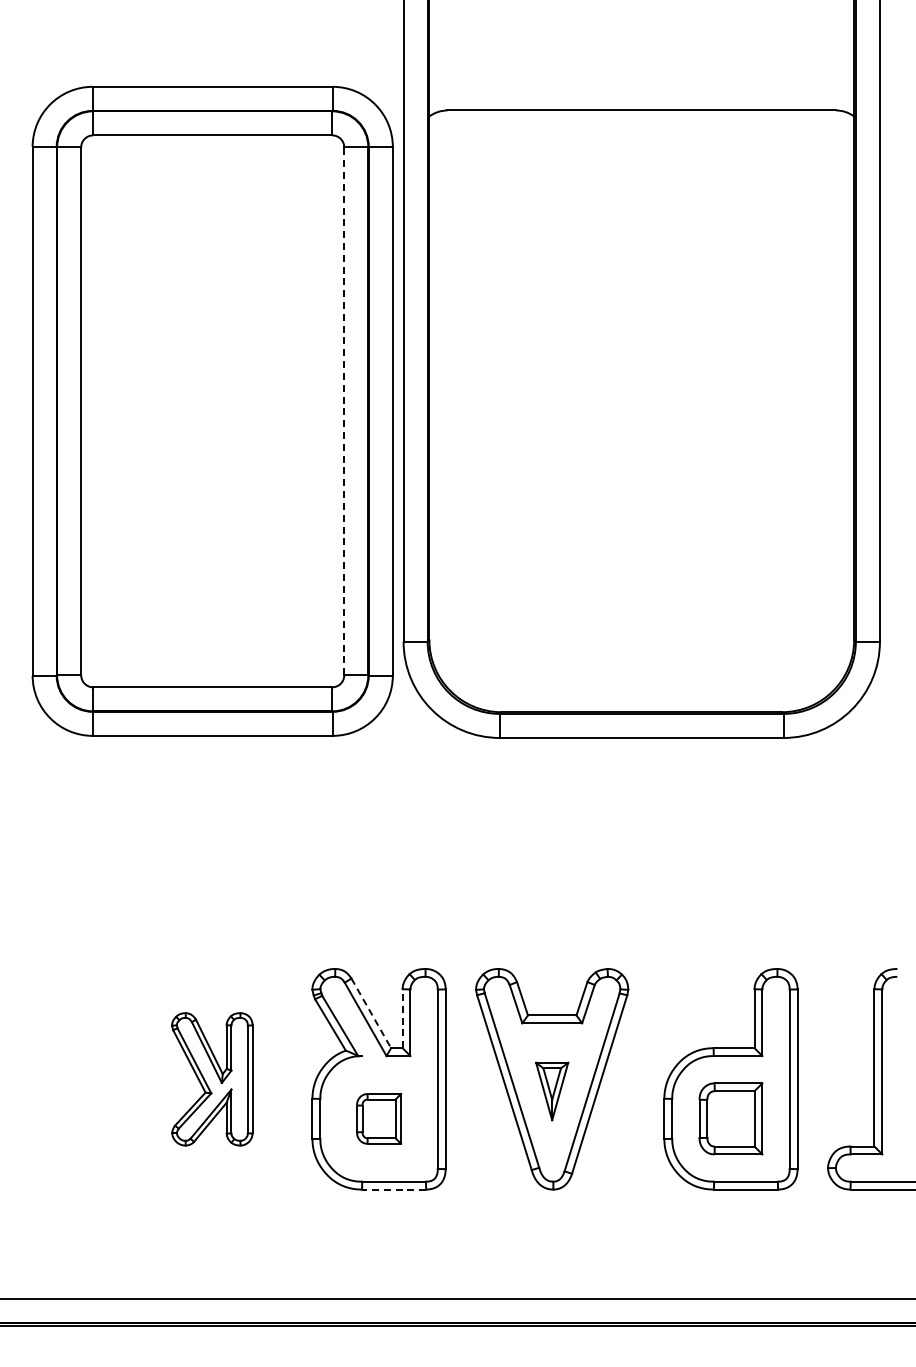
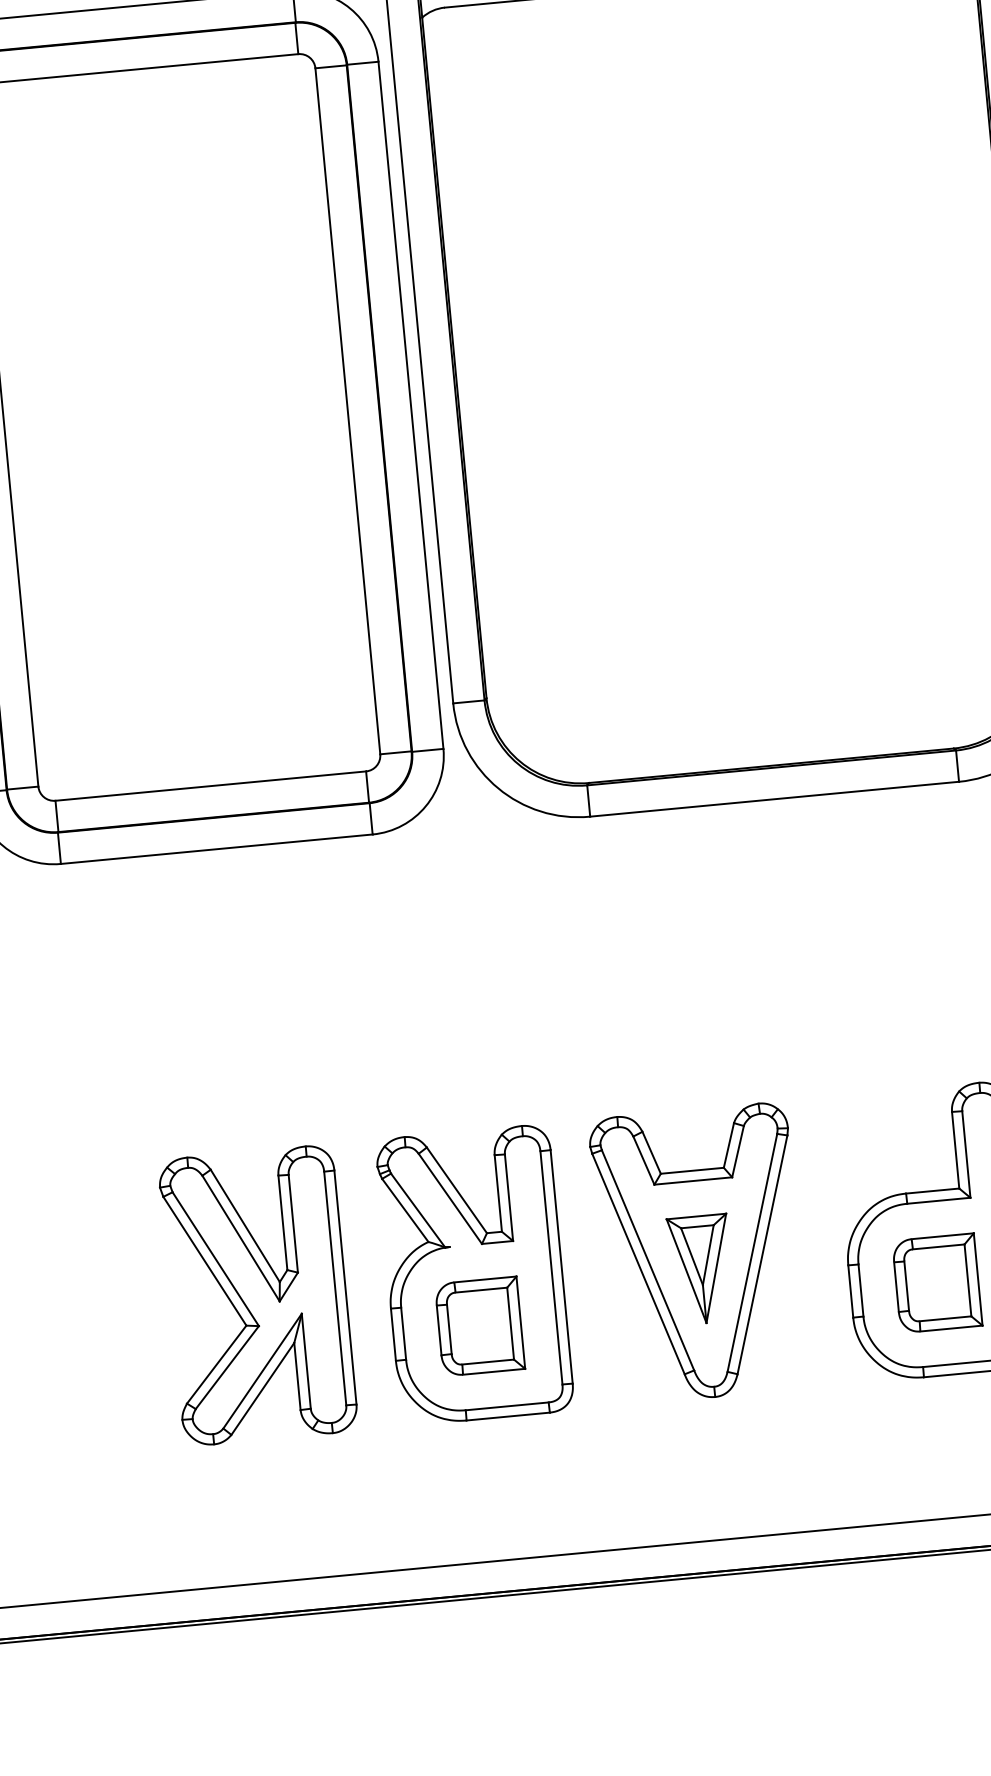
line: (344, 411) -> (348, 411), dashed -> solid
line: (371, 1013) -> (457, 1190), dashed -> solid
line: (402, 1018) -> (498, 1193), dashed -> solid
part: (212, 1079) -> (258, 1295), size x1.67
part: (552, 1091) -> (702, 1269), size x1.43
part: (378, 1118) -> (479, 1326), size x1.43
line: (393, 1189) -> (507, 1416), dashed -> solid

